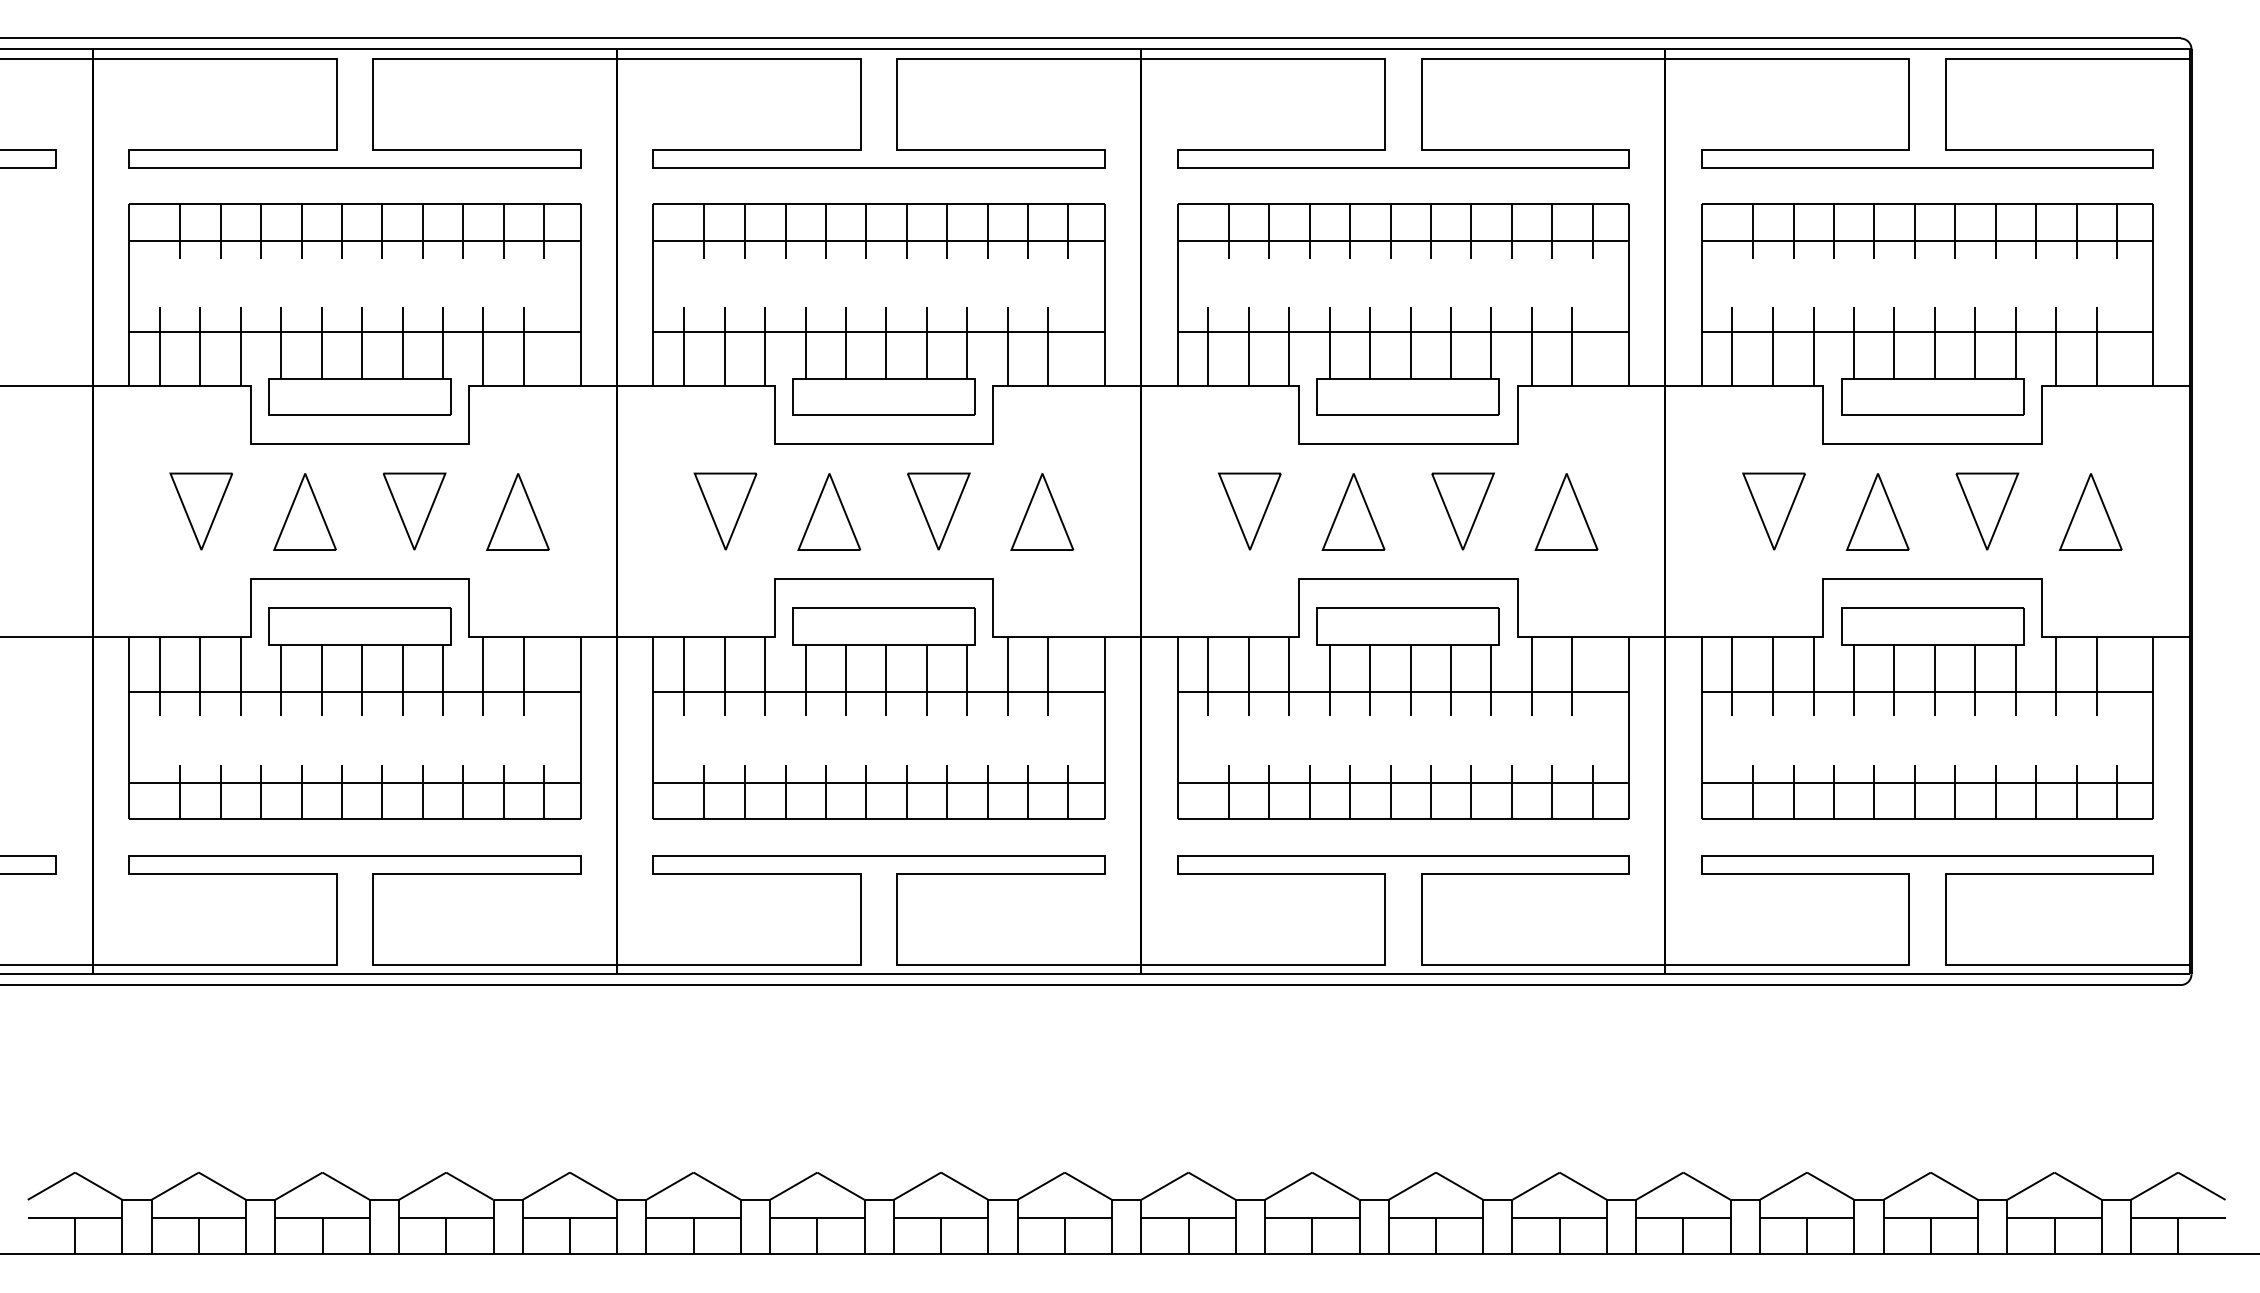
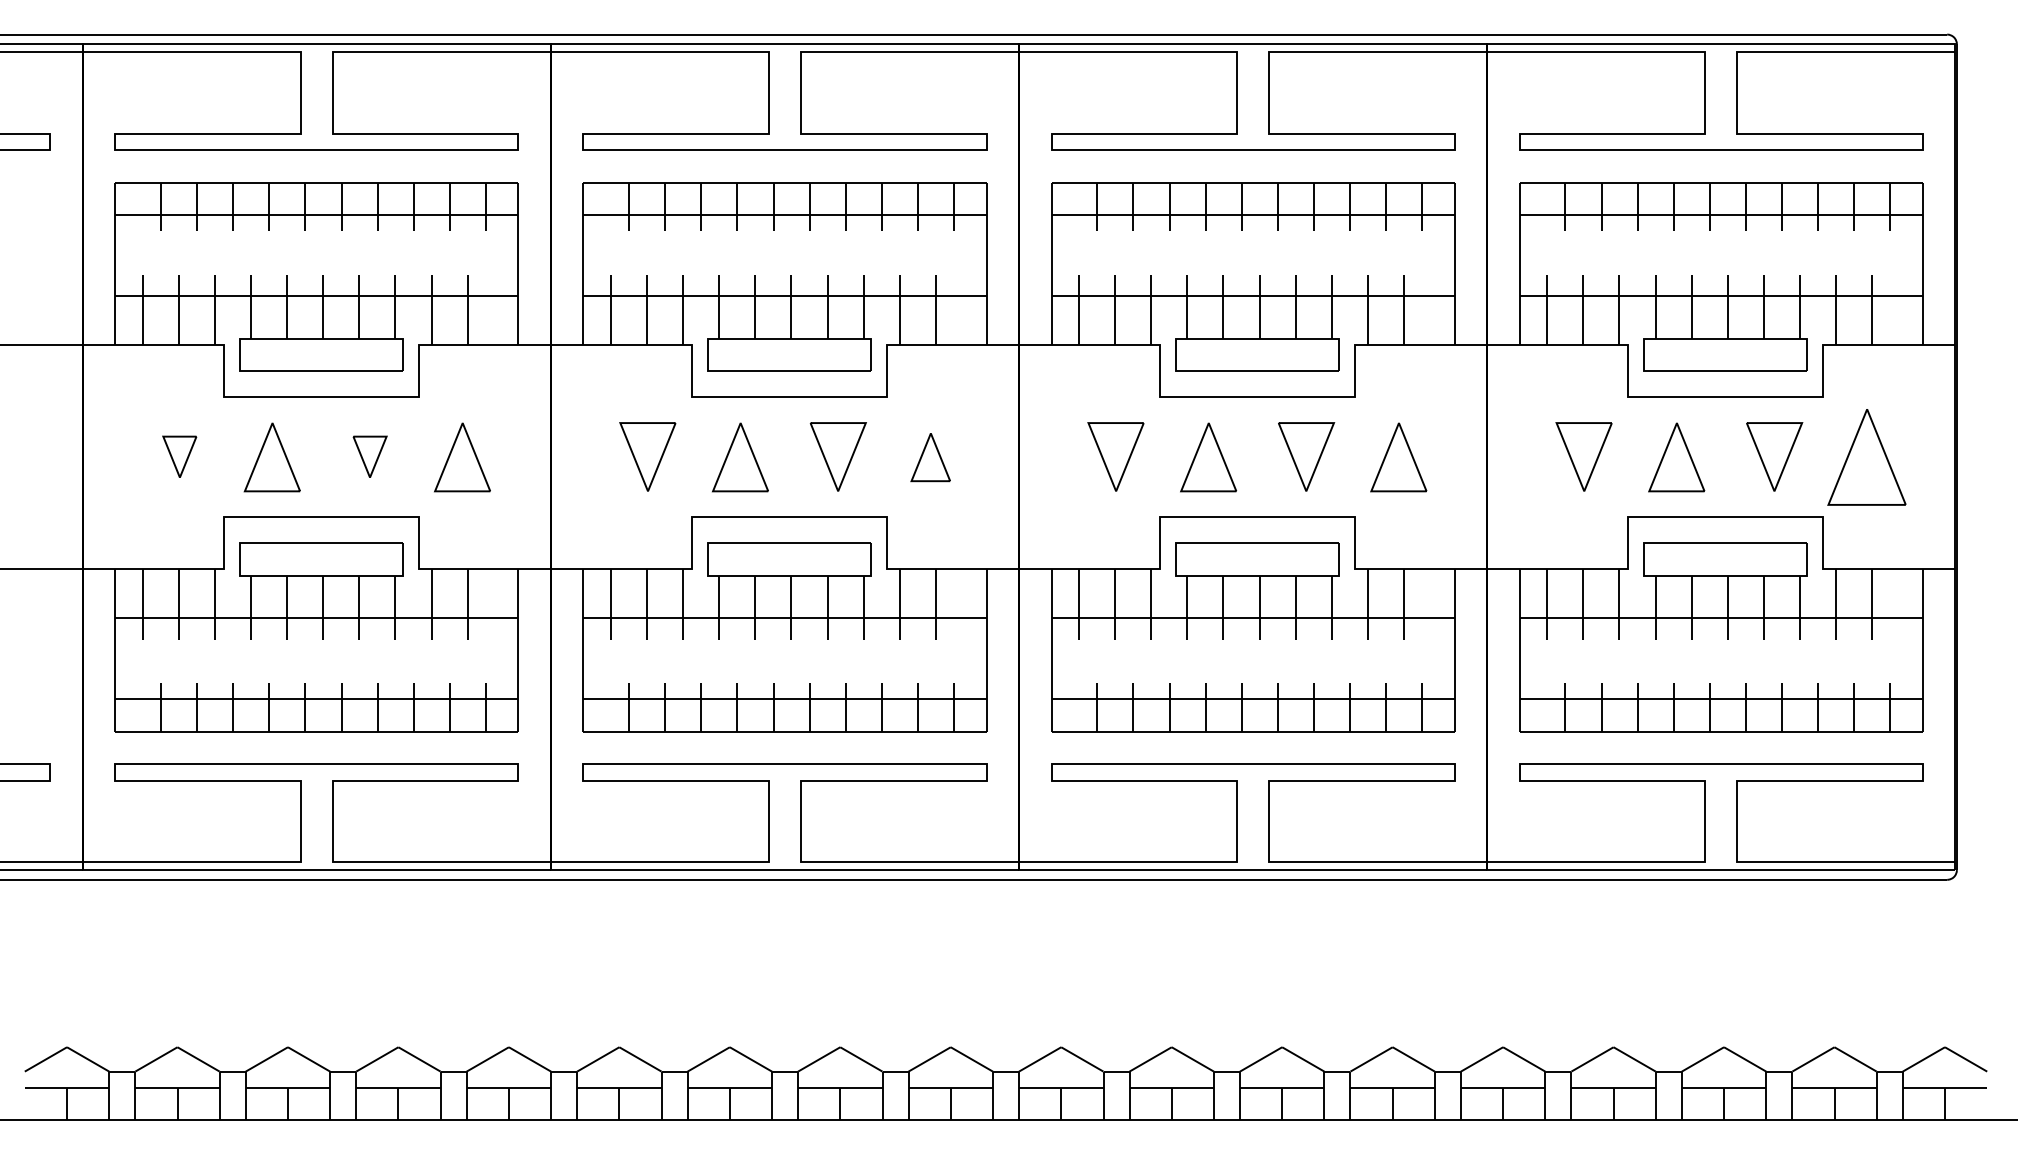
part: (201, 510) -> (179, 456), size x0.6
part: (413, 510) -> (369, 456), size x0.6
part: (1042, 512) -> (930, 457), size x0.7
part: (2090, 512) -> (1866, 457), size x1.4

